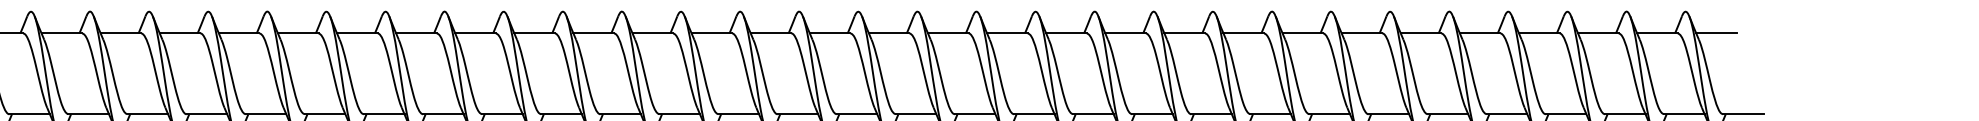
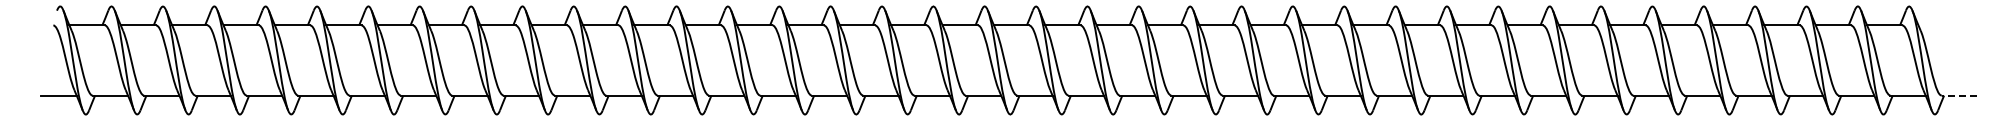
line: (1715, 33) -> (1935, 25), removed
line: (1743, 114) -> (1959, 95), solid -> dashed

